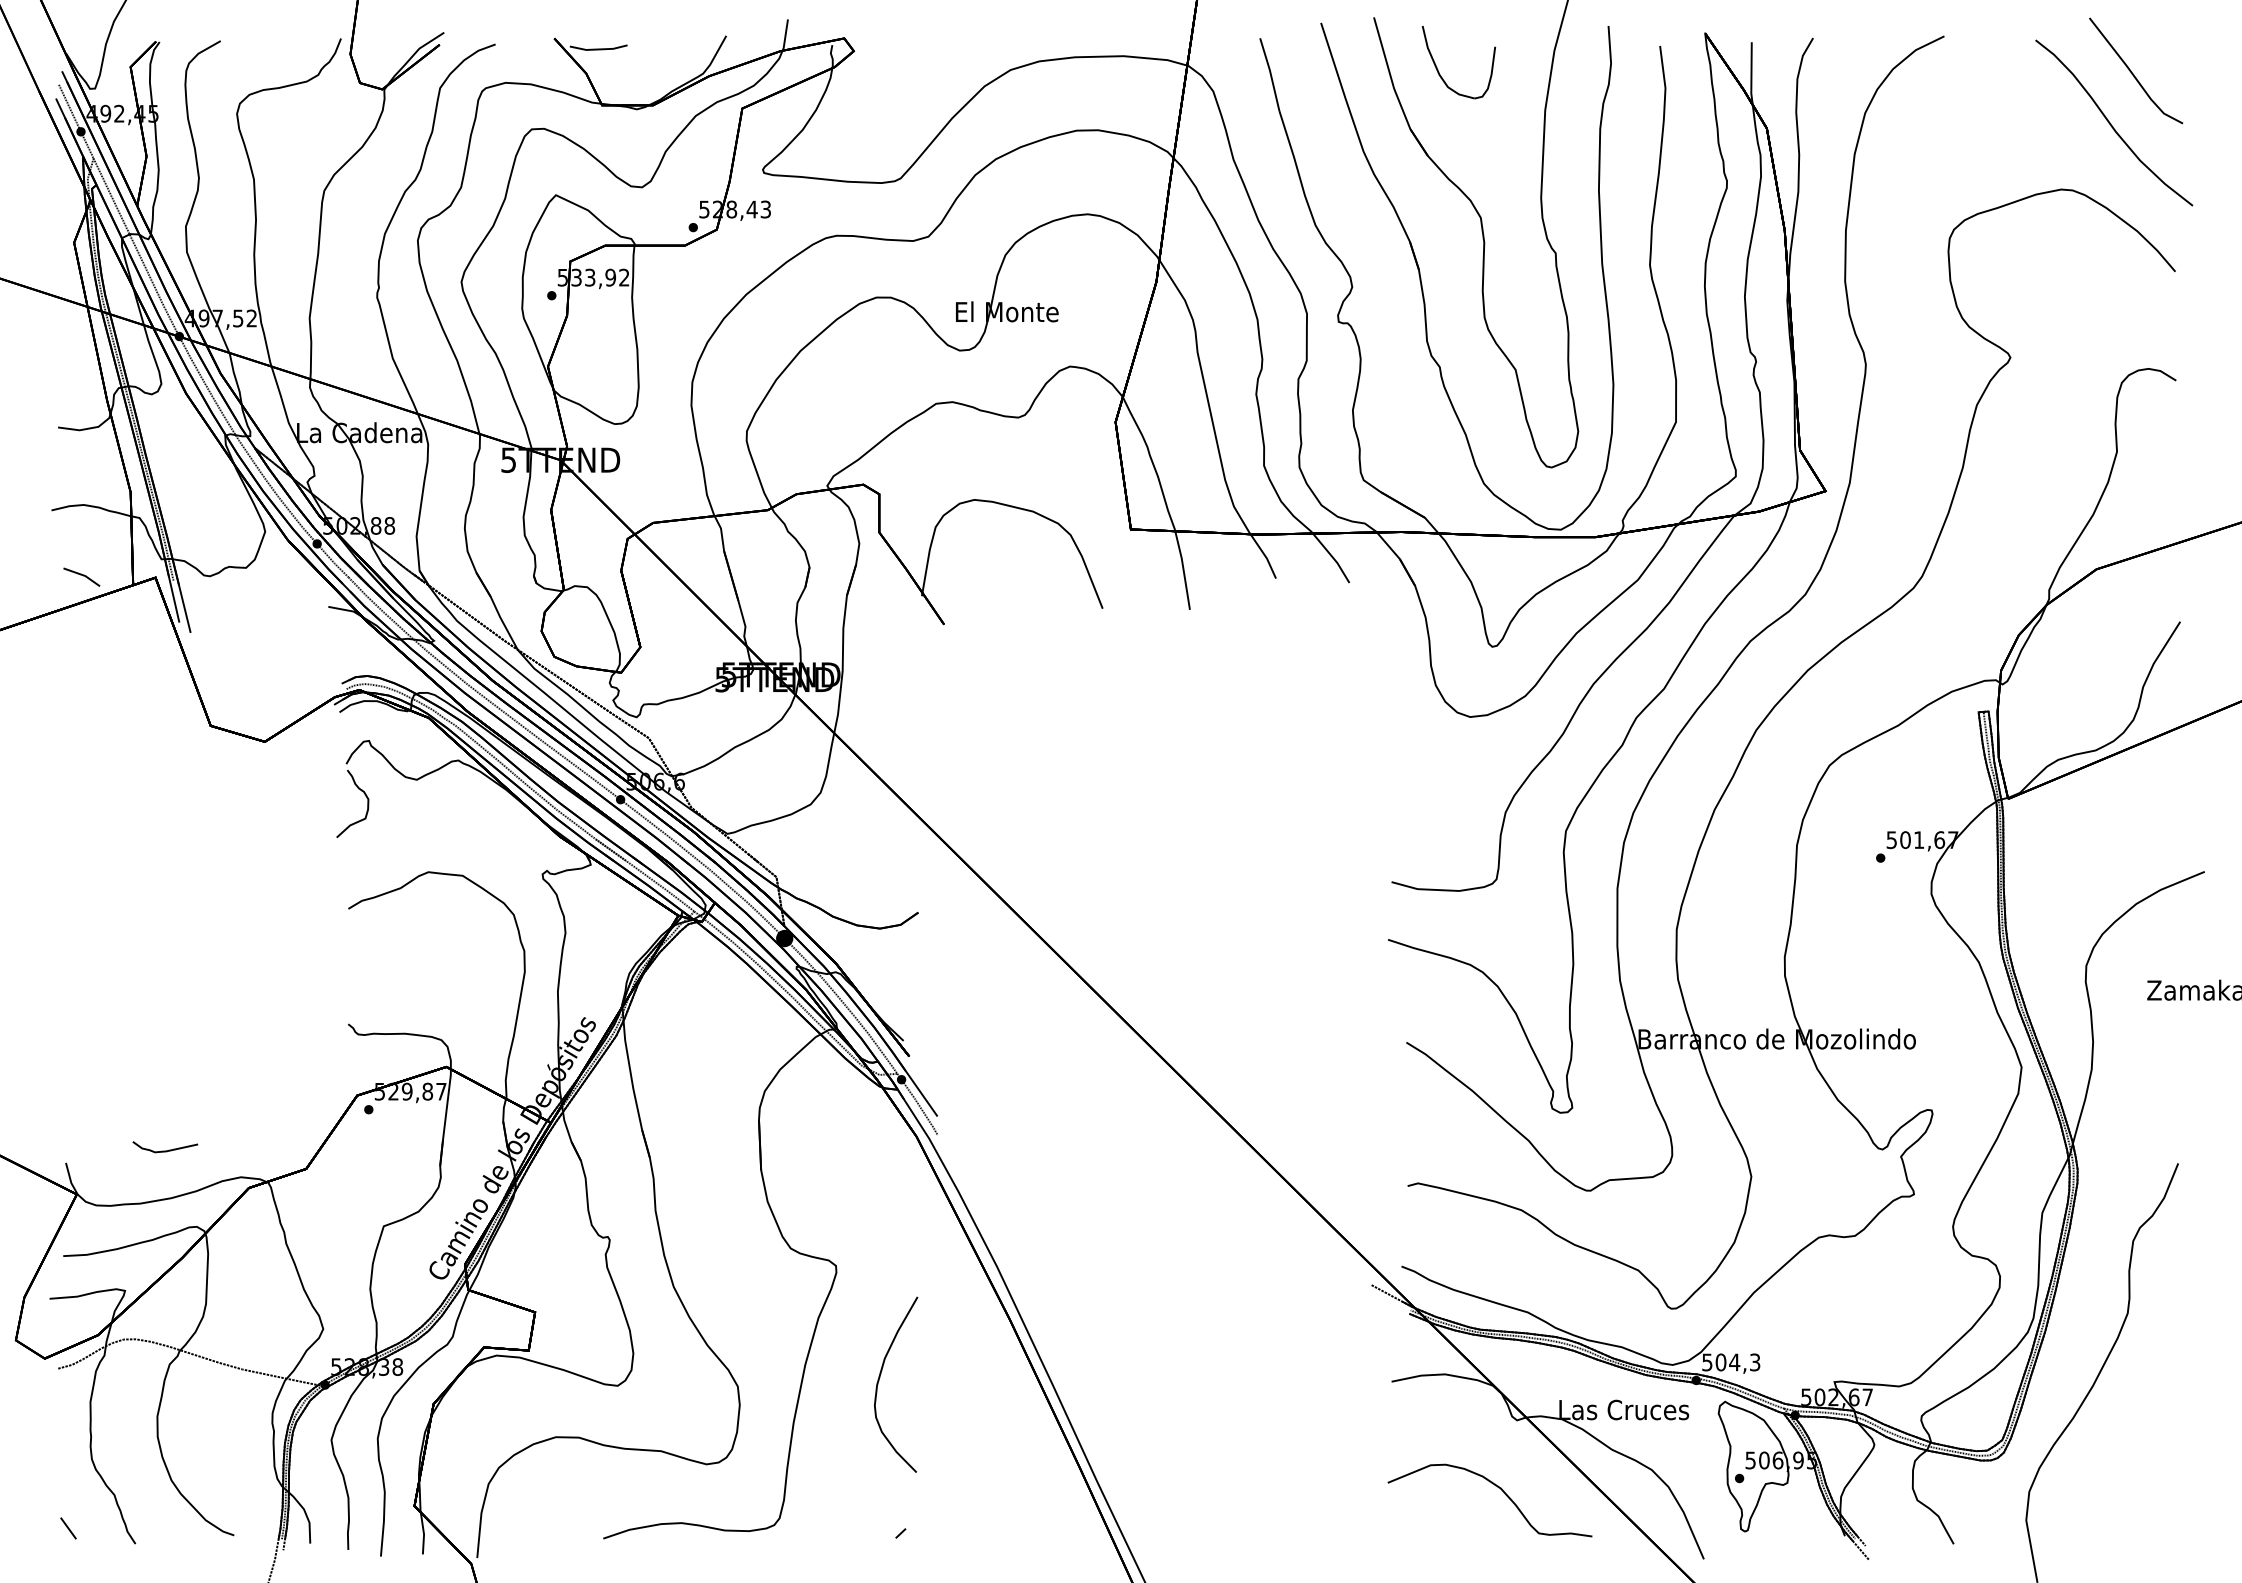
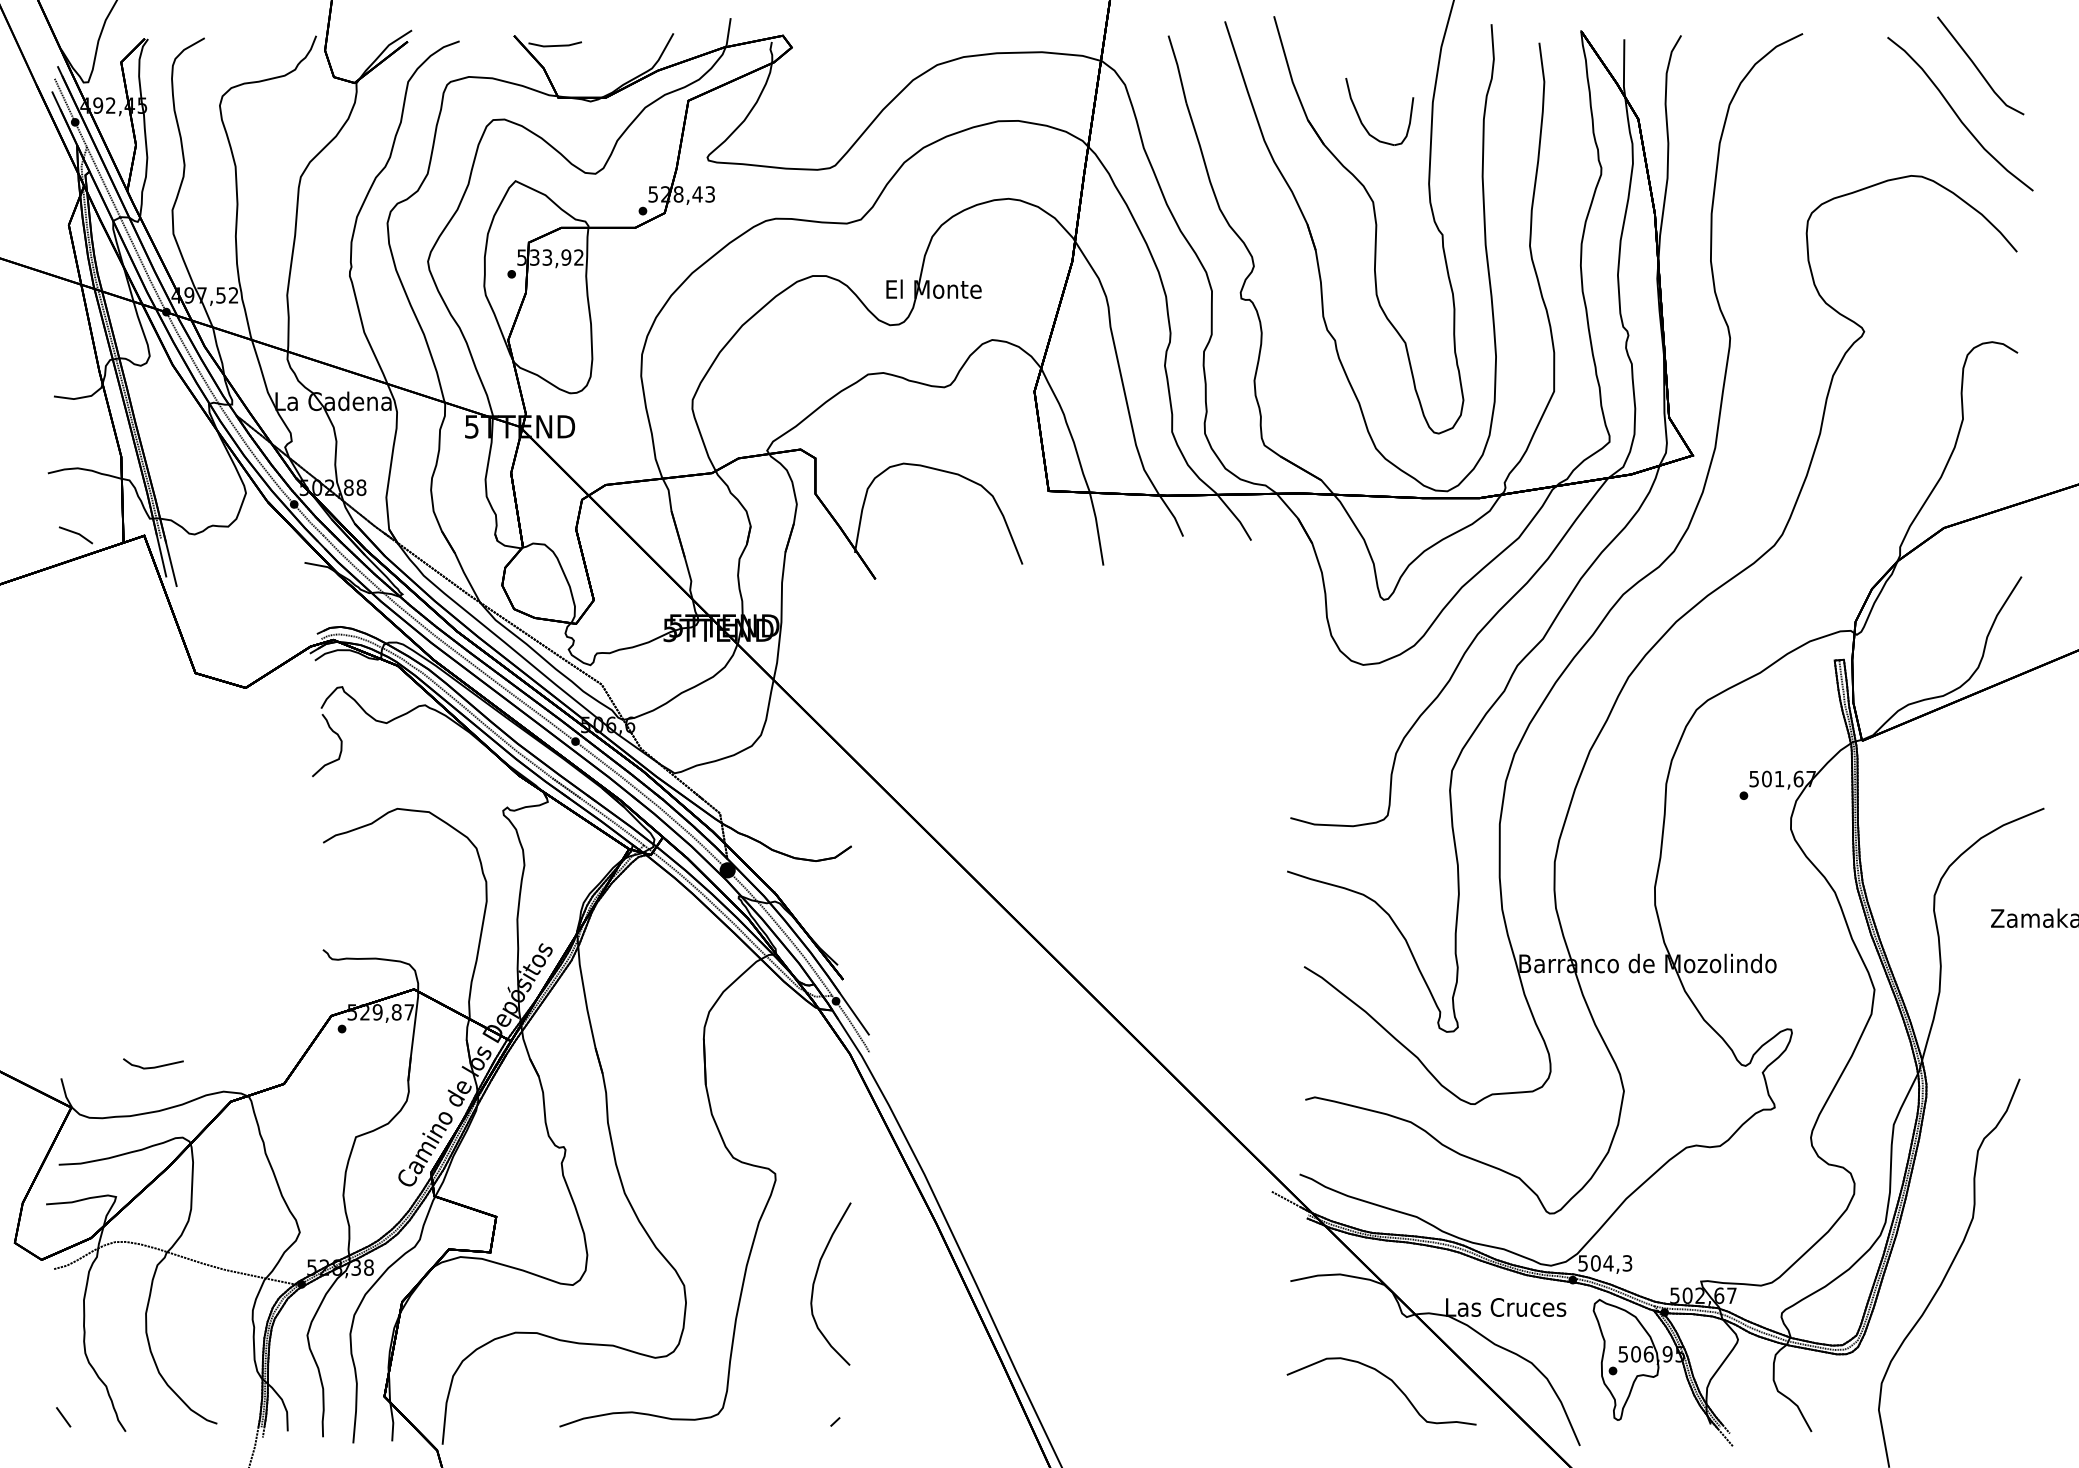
part: (1438, 69) -> (1360, 118), moved

